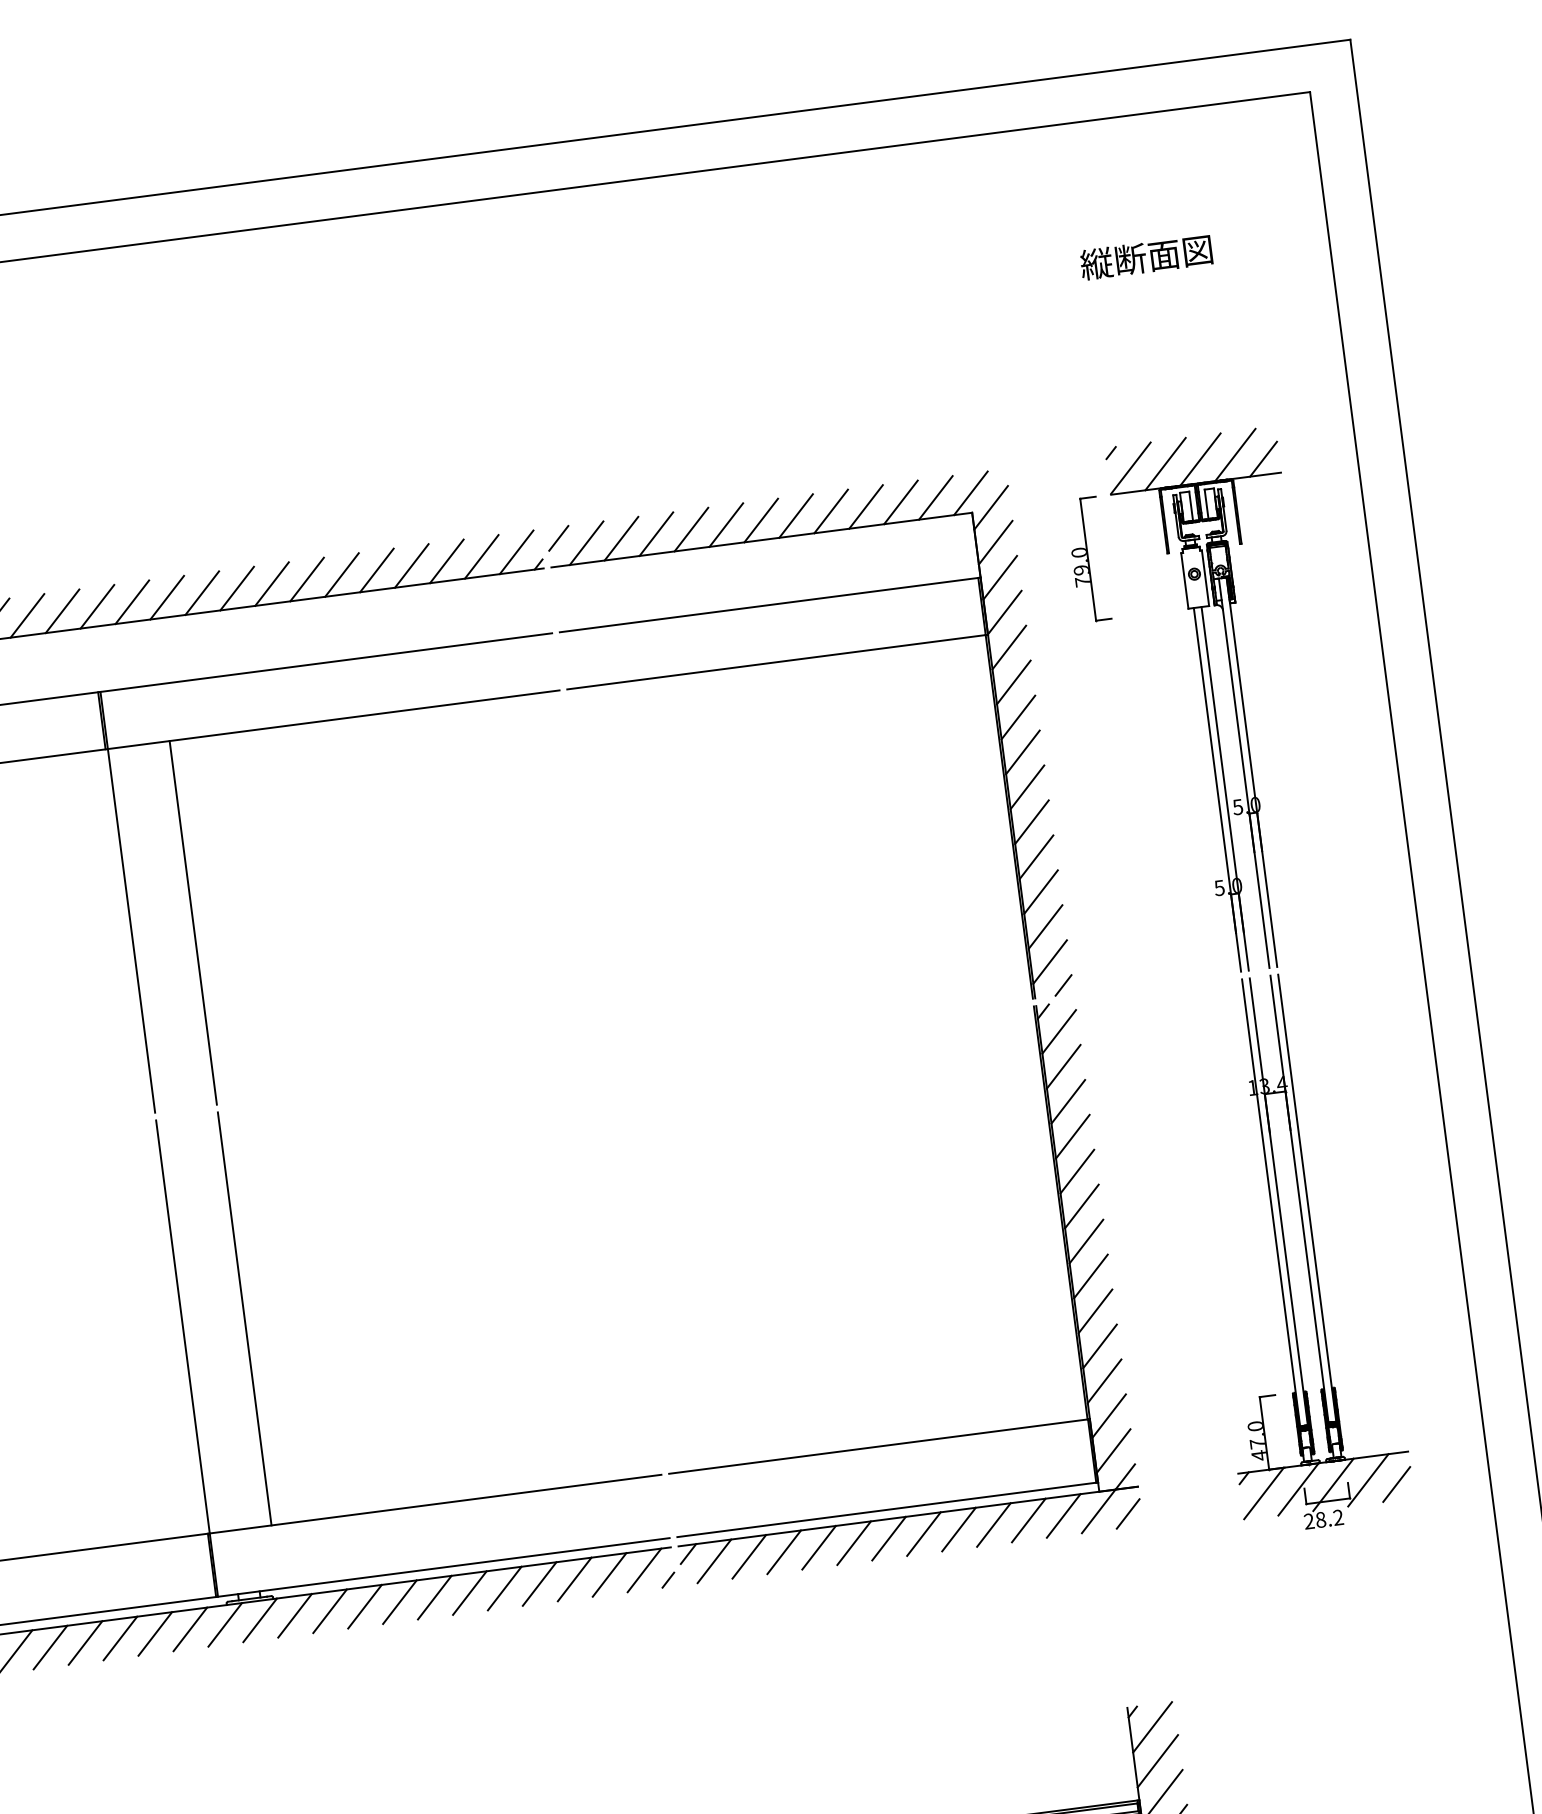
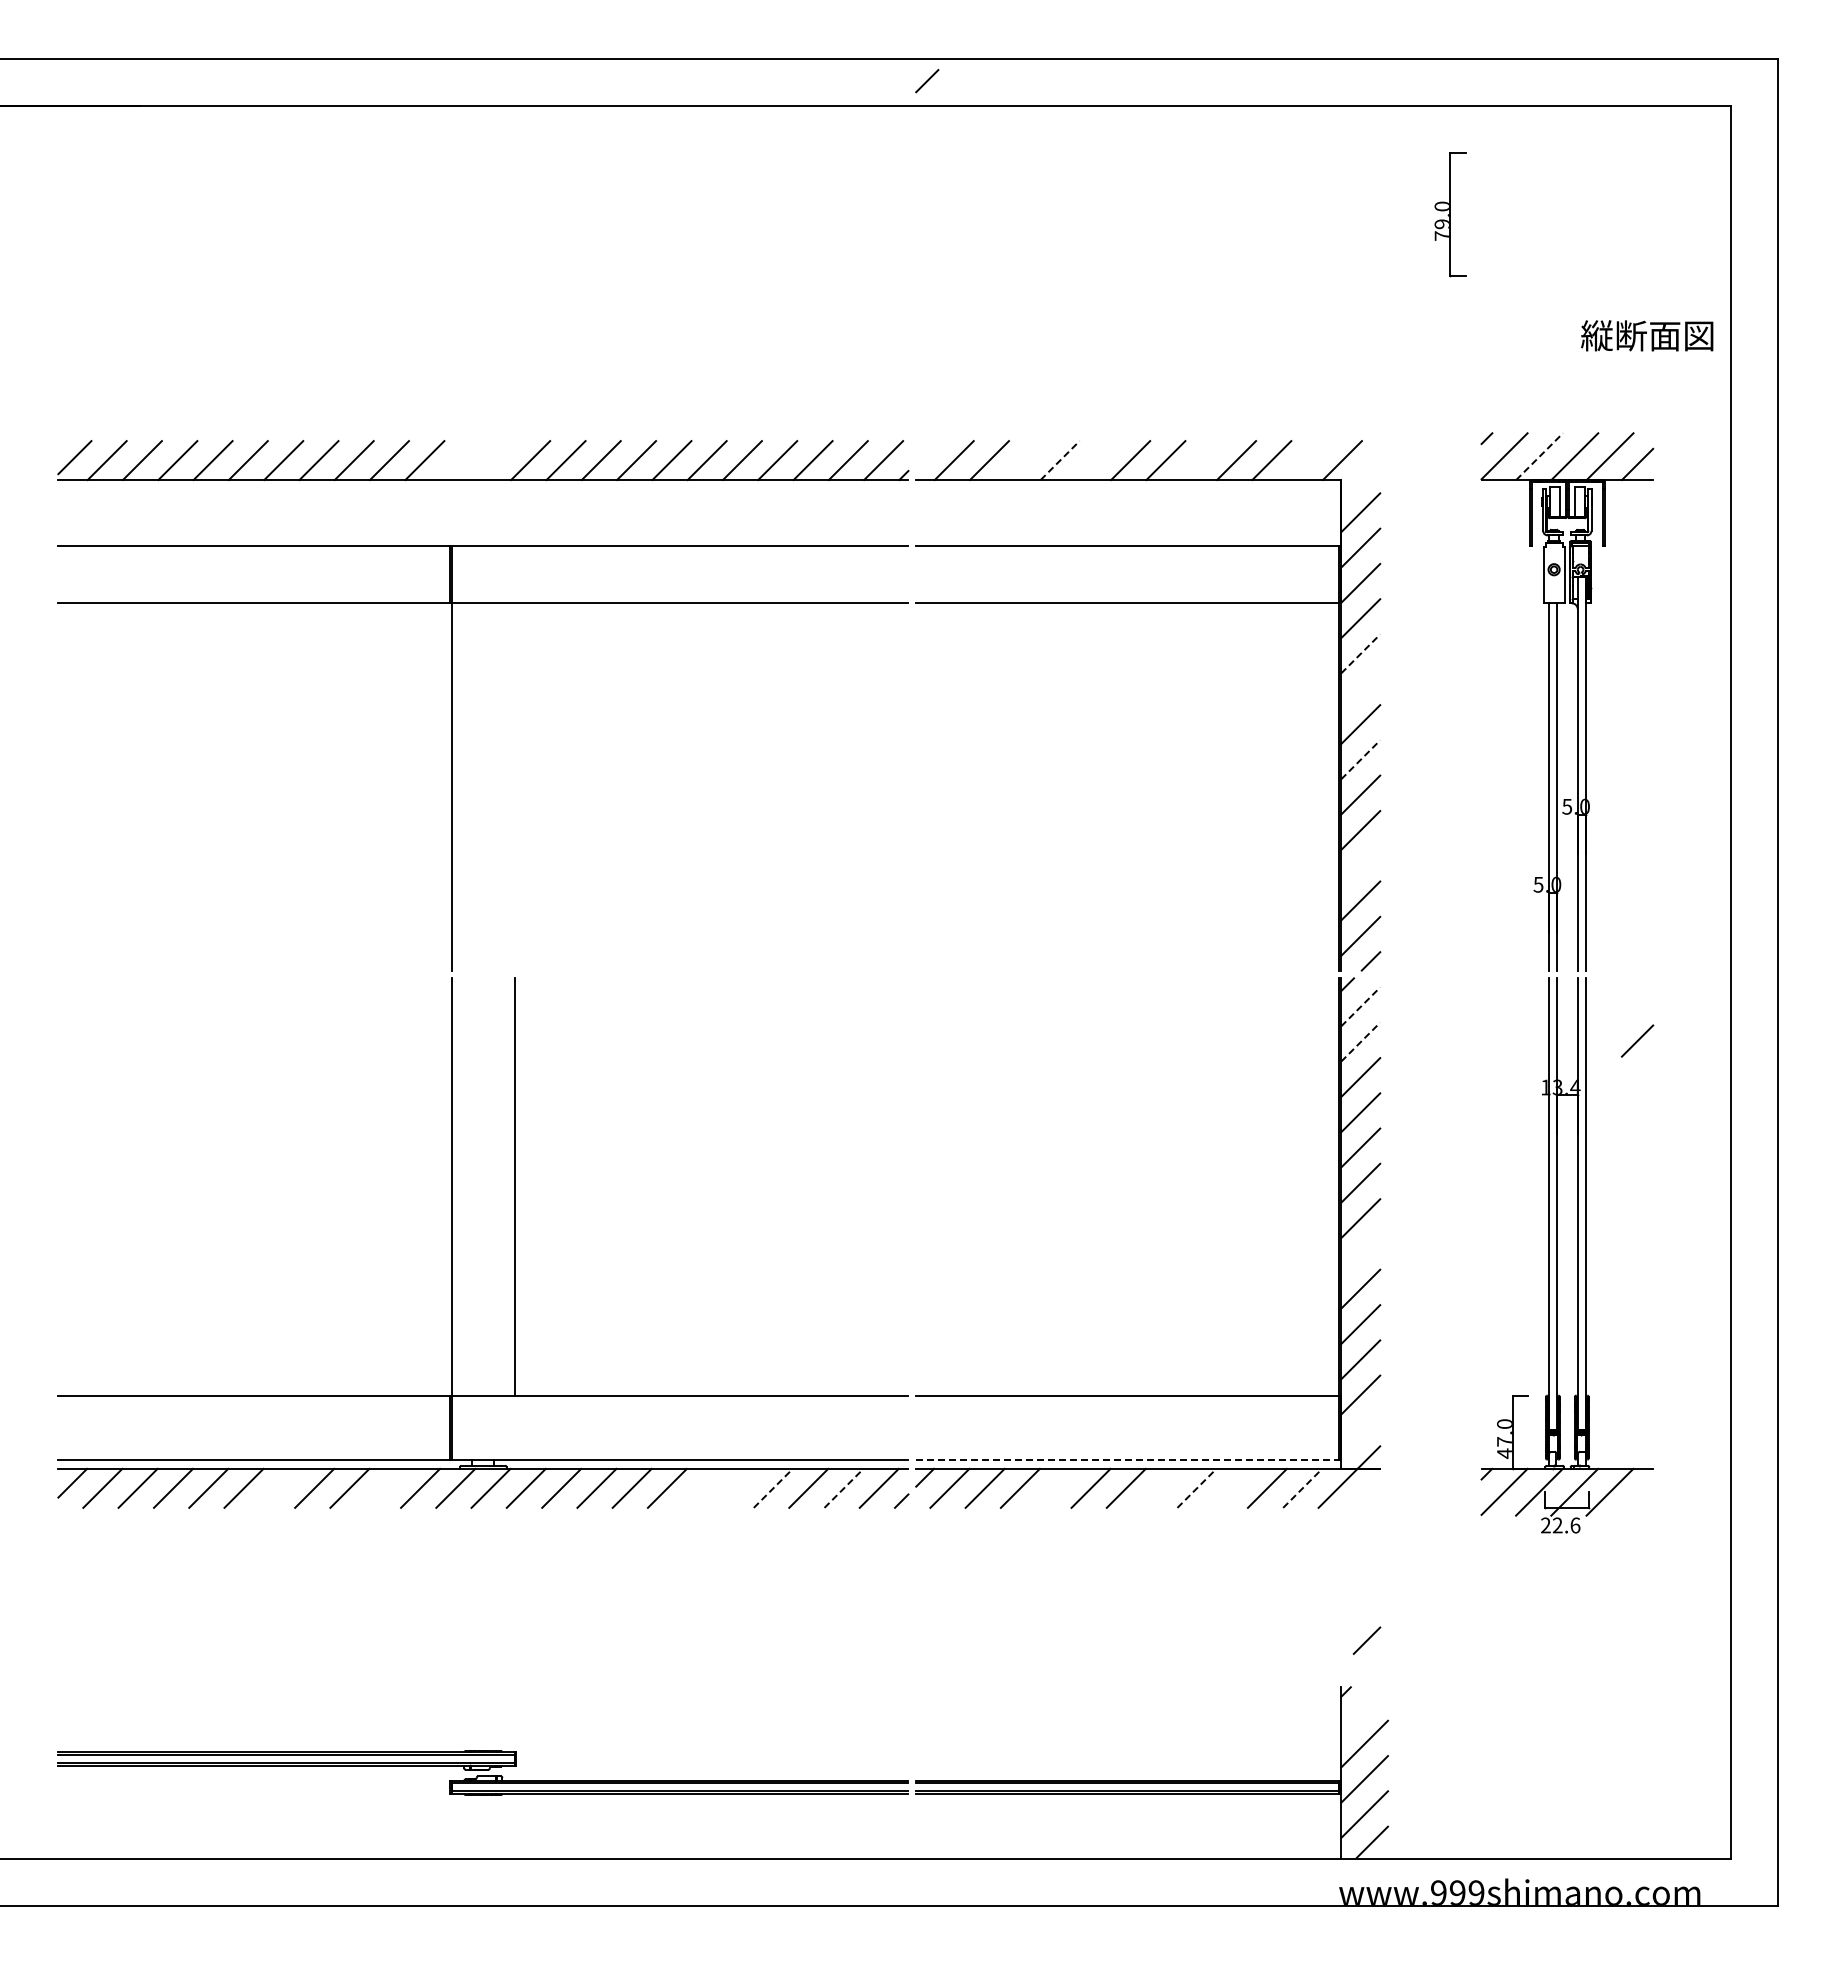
text: (1146, 257) -> (1647, 335), moved
line: (1165, 463) -> (1539, 456), solid -> dashed
line: (935, 497) -> (1306, 460), removed
line: (990, 507) -> (1360, 477), removed
line: (830, 511) -> (1200, 460), removed
line: (725, 525) -> (1094, 460), removed
line: (691, 529) -> (1060, 460), solid -> dashed
line: (656, 534) -> (1024, 460), removed
line: (559, 538) -> (927, 81), moved
part: (1088, 559) -> (1450, 214), moved
line: (131, 602) -> (494, 460), removed
line: (96, 606) -> (459, 460), removed
line: (1013, 682) -> (1360, 653), solid -> dashed
line: (1018, 716) -> (1360, 688), removed
line: (1027, 786) -> (1360, 759), solid -> dashed
line: (1040, 891) -> (1360, 865), removed
line: (193, 922) -> (514, 786), removed
line: (1058, 1031) -> (1360, 1006), solid -> dashed
line: (1063, 1067) -> (1360, 1042), solid -> dashed
line: (1090, 1276) -> (1360, 1253), removed
line: (1113, 1450) -> (1360, 1429), removed
line: (1396, 1483) -> (1637, 1040), moved
line: (887, 1509) -> (1128, 1459), solid -> dashed
line: (1127, 1513) -> (1366, 1640), moved
line: (1063, 1516) -> (1302, 1488), solid -> dashed
text: (1329, 1518) -> (1566, 1525), 28.2 -> 22.6
line: (993, 1524) -> (1231, 1487), removed
line: (958, 1529) -> (1196, 1488), solid -> dashed
line: (923, 1533) -> (1161, 1487), removed
line: (818, 1546) -> (1055, 1487), removed
line: (609, 1575) -> (843, 1488), solid -> dashed
line: (539, 1584) -> (773, 1488), solid -> dashed
line: (504, 1587) -> (737, 1487), removed
line: (469, 1592) -> (702, 1487), removed
line: (154, 1633) -> (384, 1487), removed
line: (49, 1646) -> (278, 1487), removed
line: (1152, 1727) -> (1363, 1709), removed

